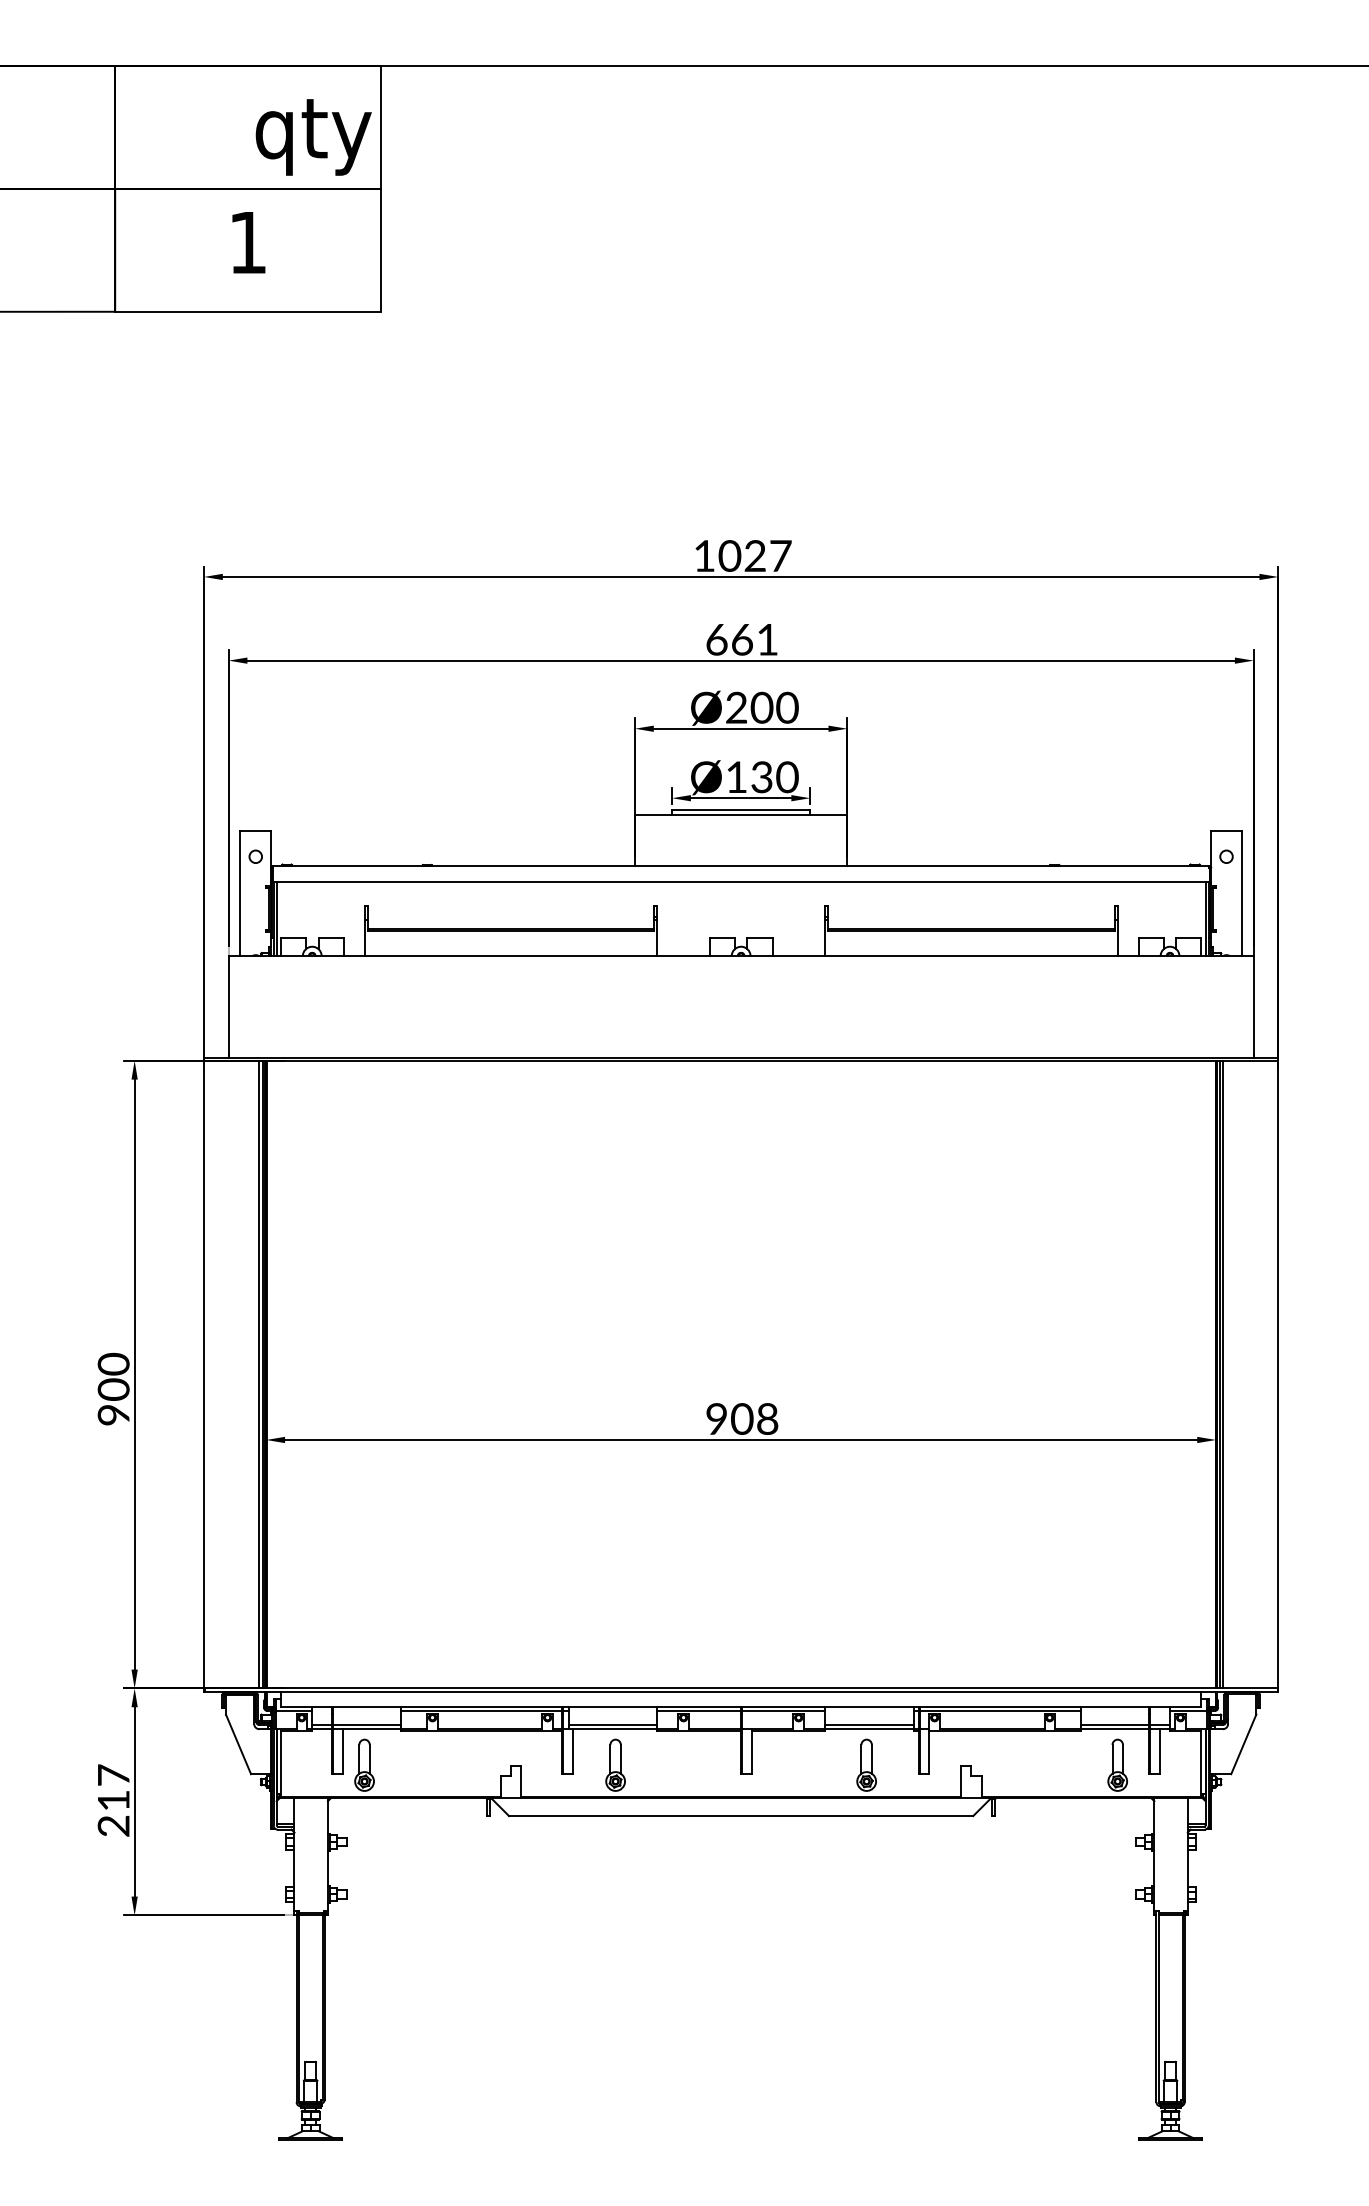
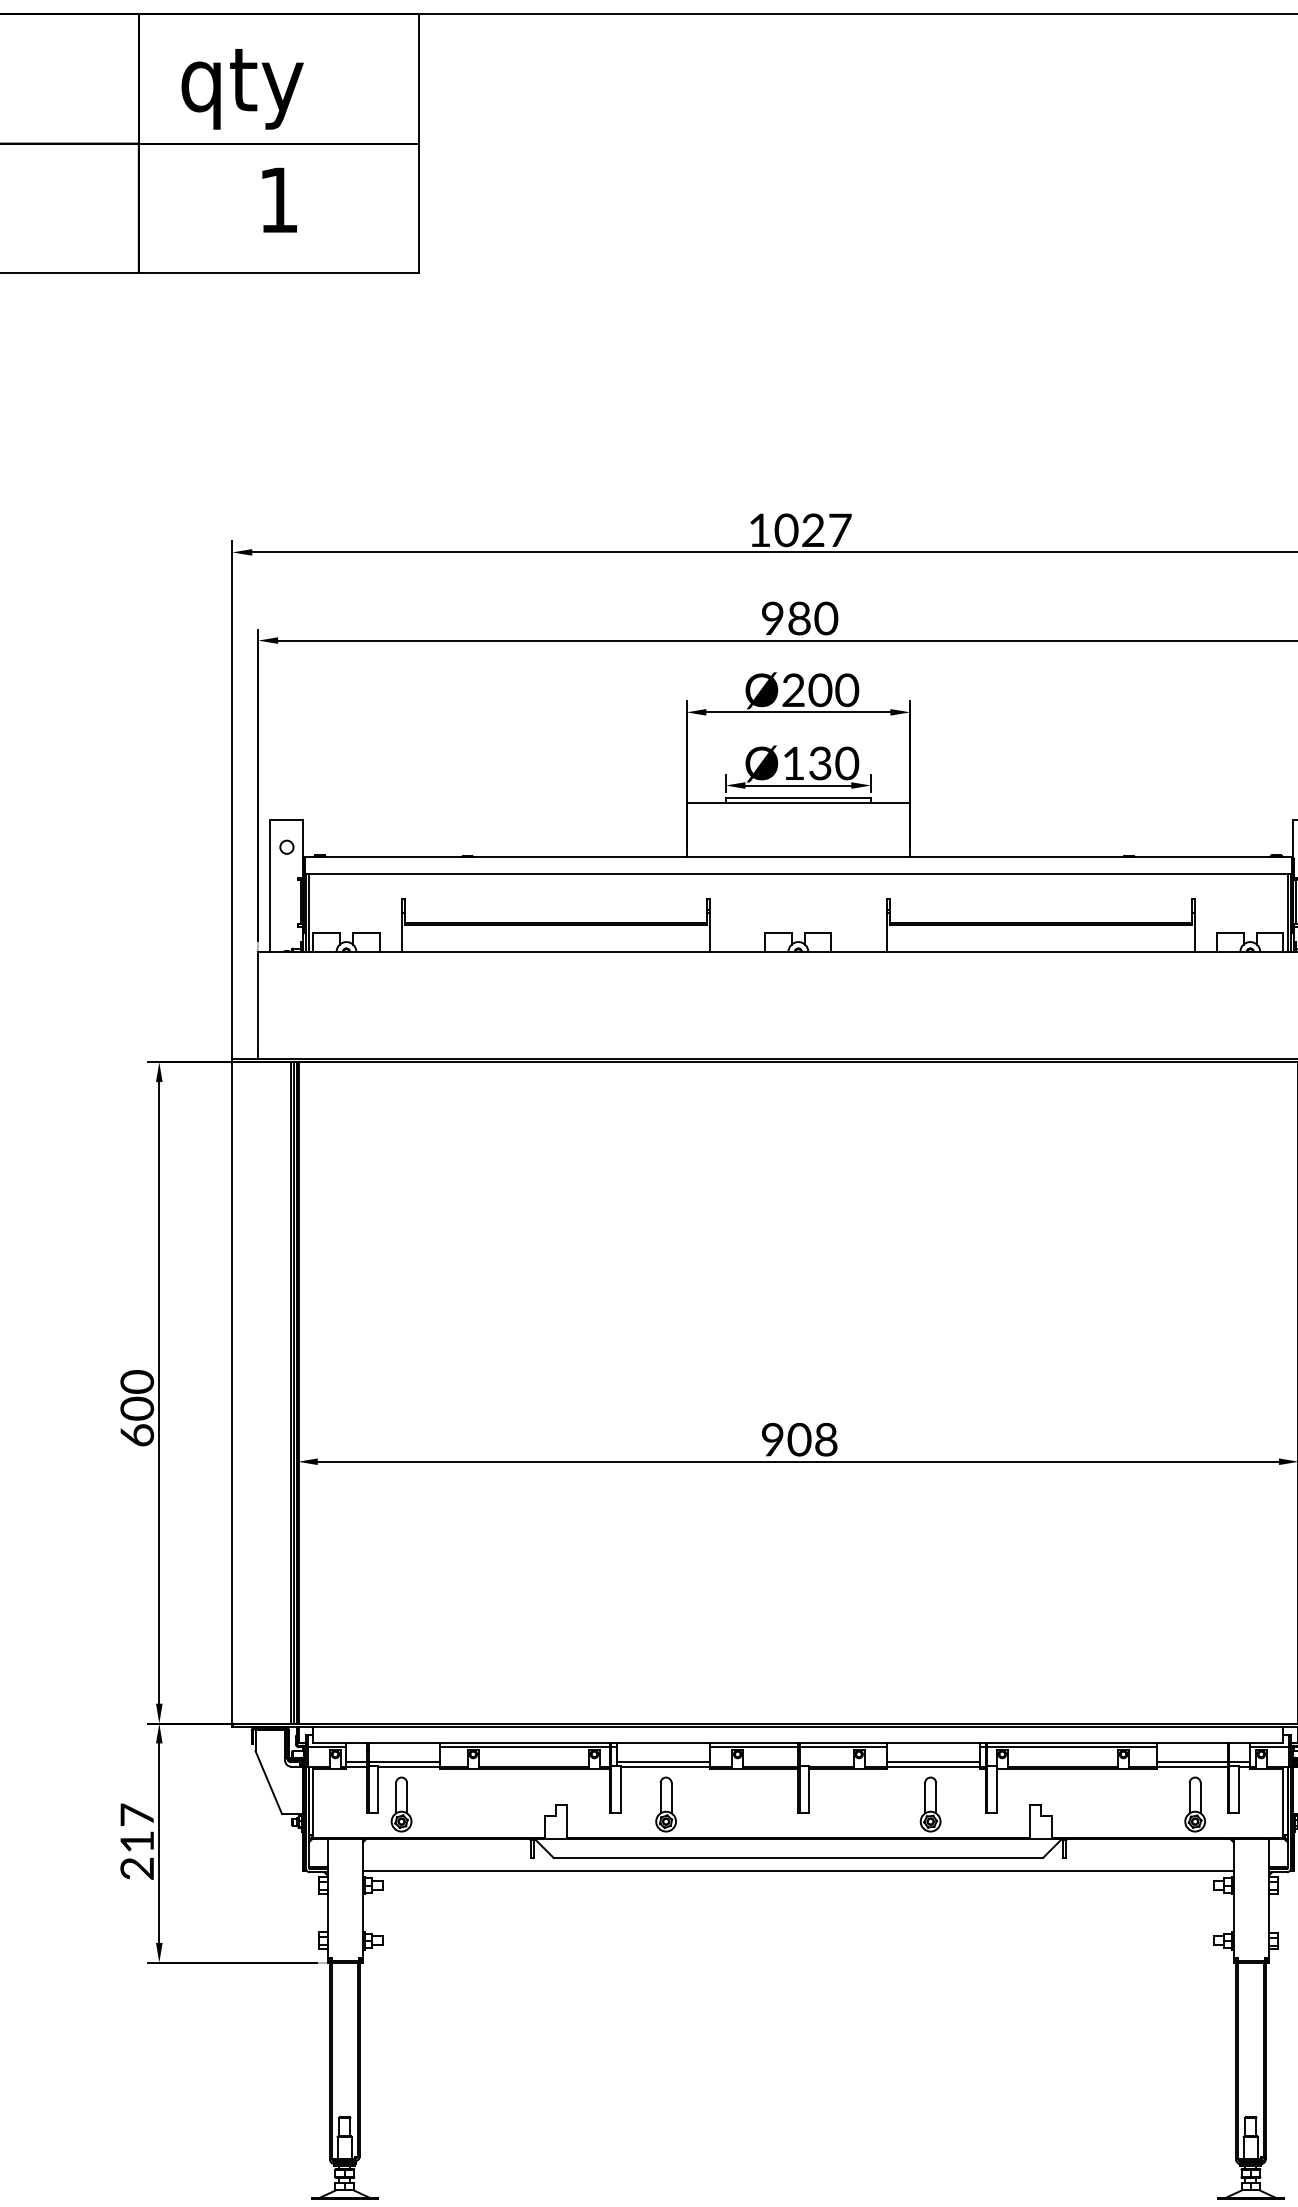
text: (313, 137) -> (242, 89), moved
text: (742, 639) -> (799, 618), 661 -> 980
text: (113, 1414) -> (137, 1434), 900 -> 600
line: (740, 1828) -> (797, 1871), added

